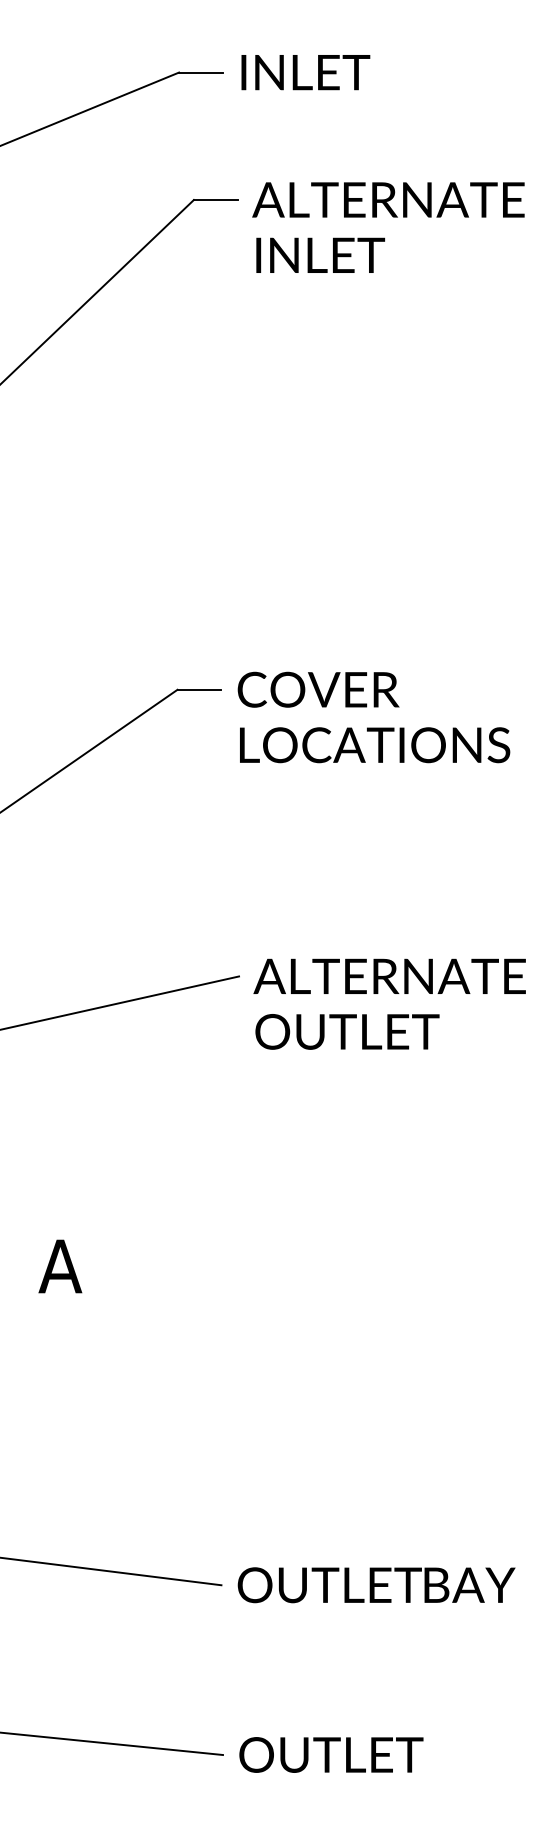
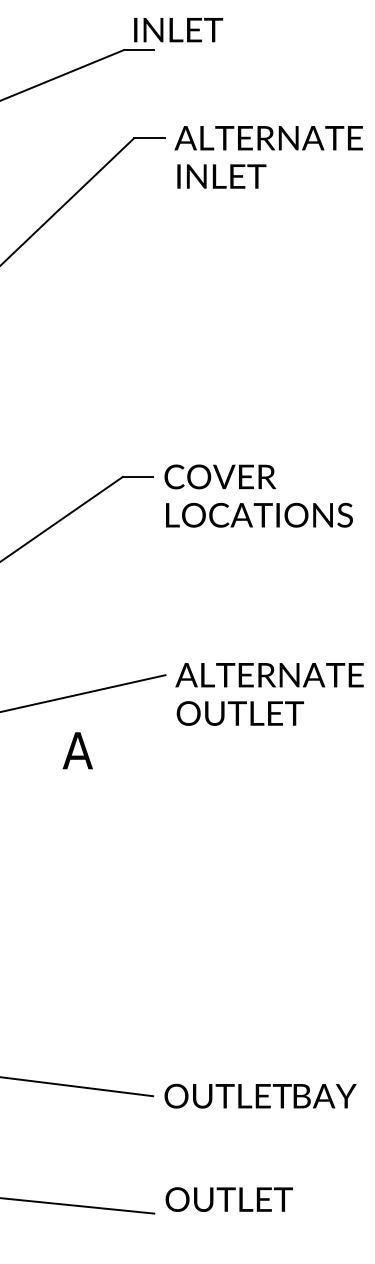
text: (305, 73) -> (178, 30), moved
text: (59, 1266) -> (77, 750), moved
text: (330, 1754) -> (228, 1199), moved

